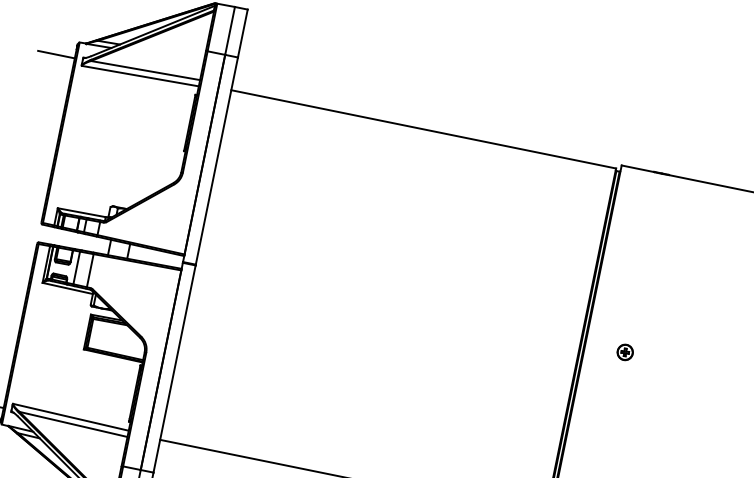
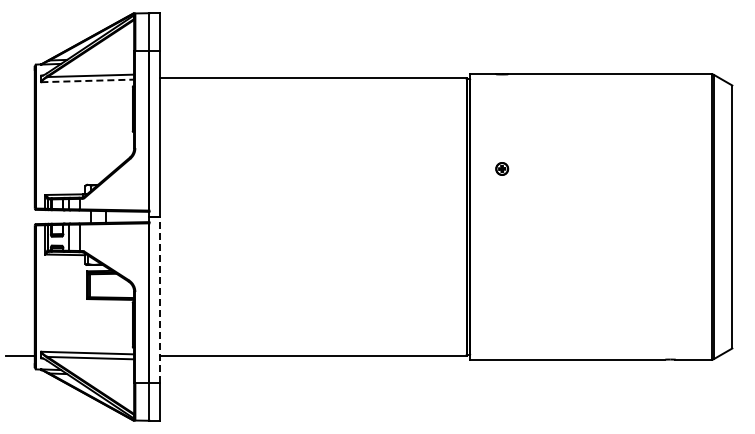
line: (55, 54) -> (19, 77), removed
line: (141, 75) -> (88, 80), solid -> dashed
part: (625, 351) -> (502, 168), moved
line: (174, 368) -> (159, 299), solid -> dashed

